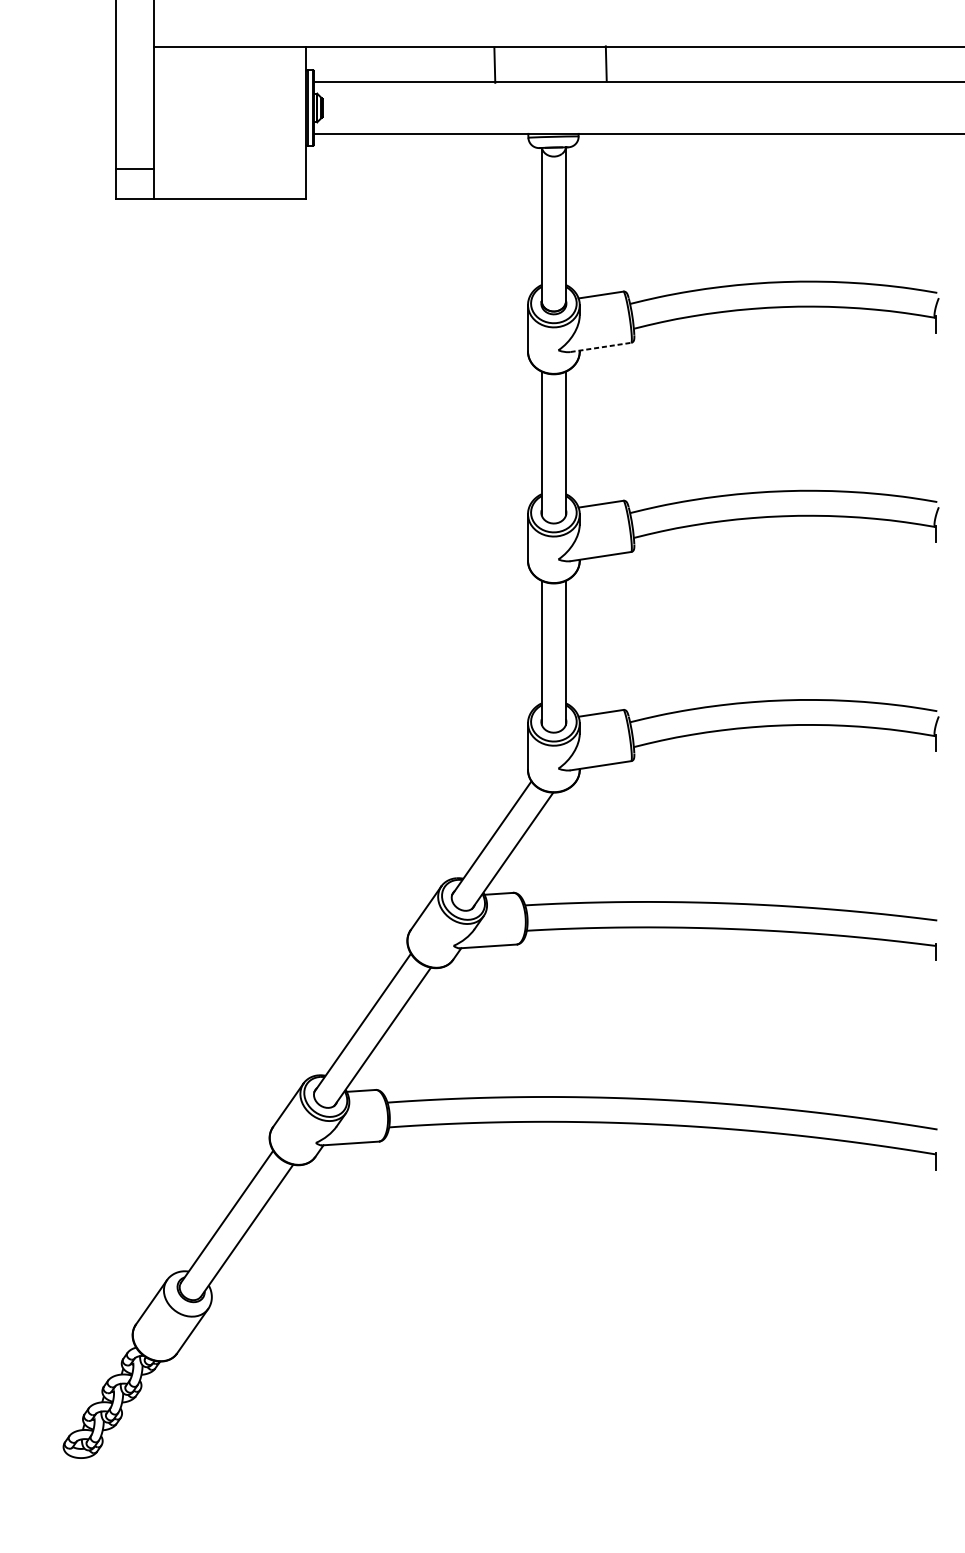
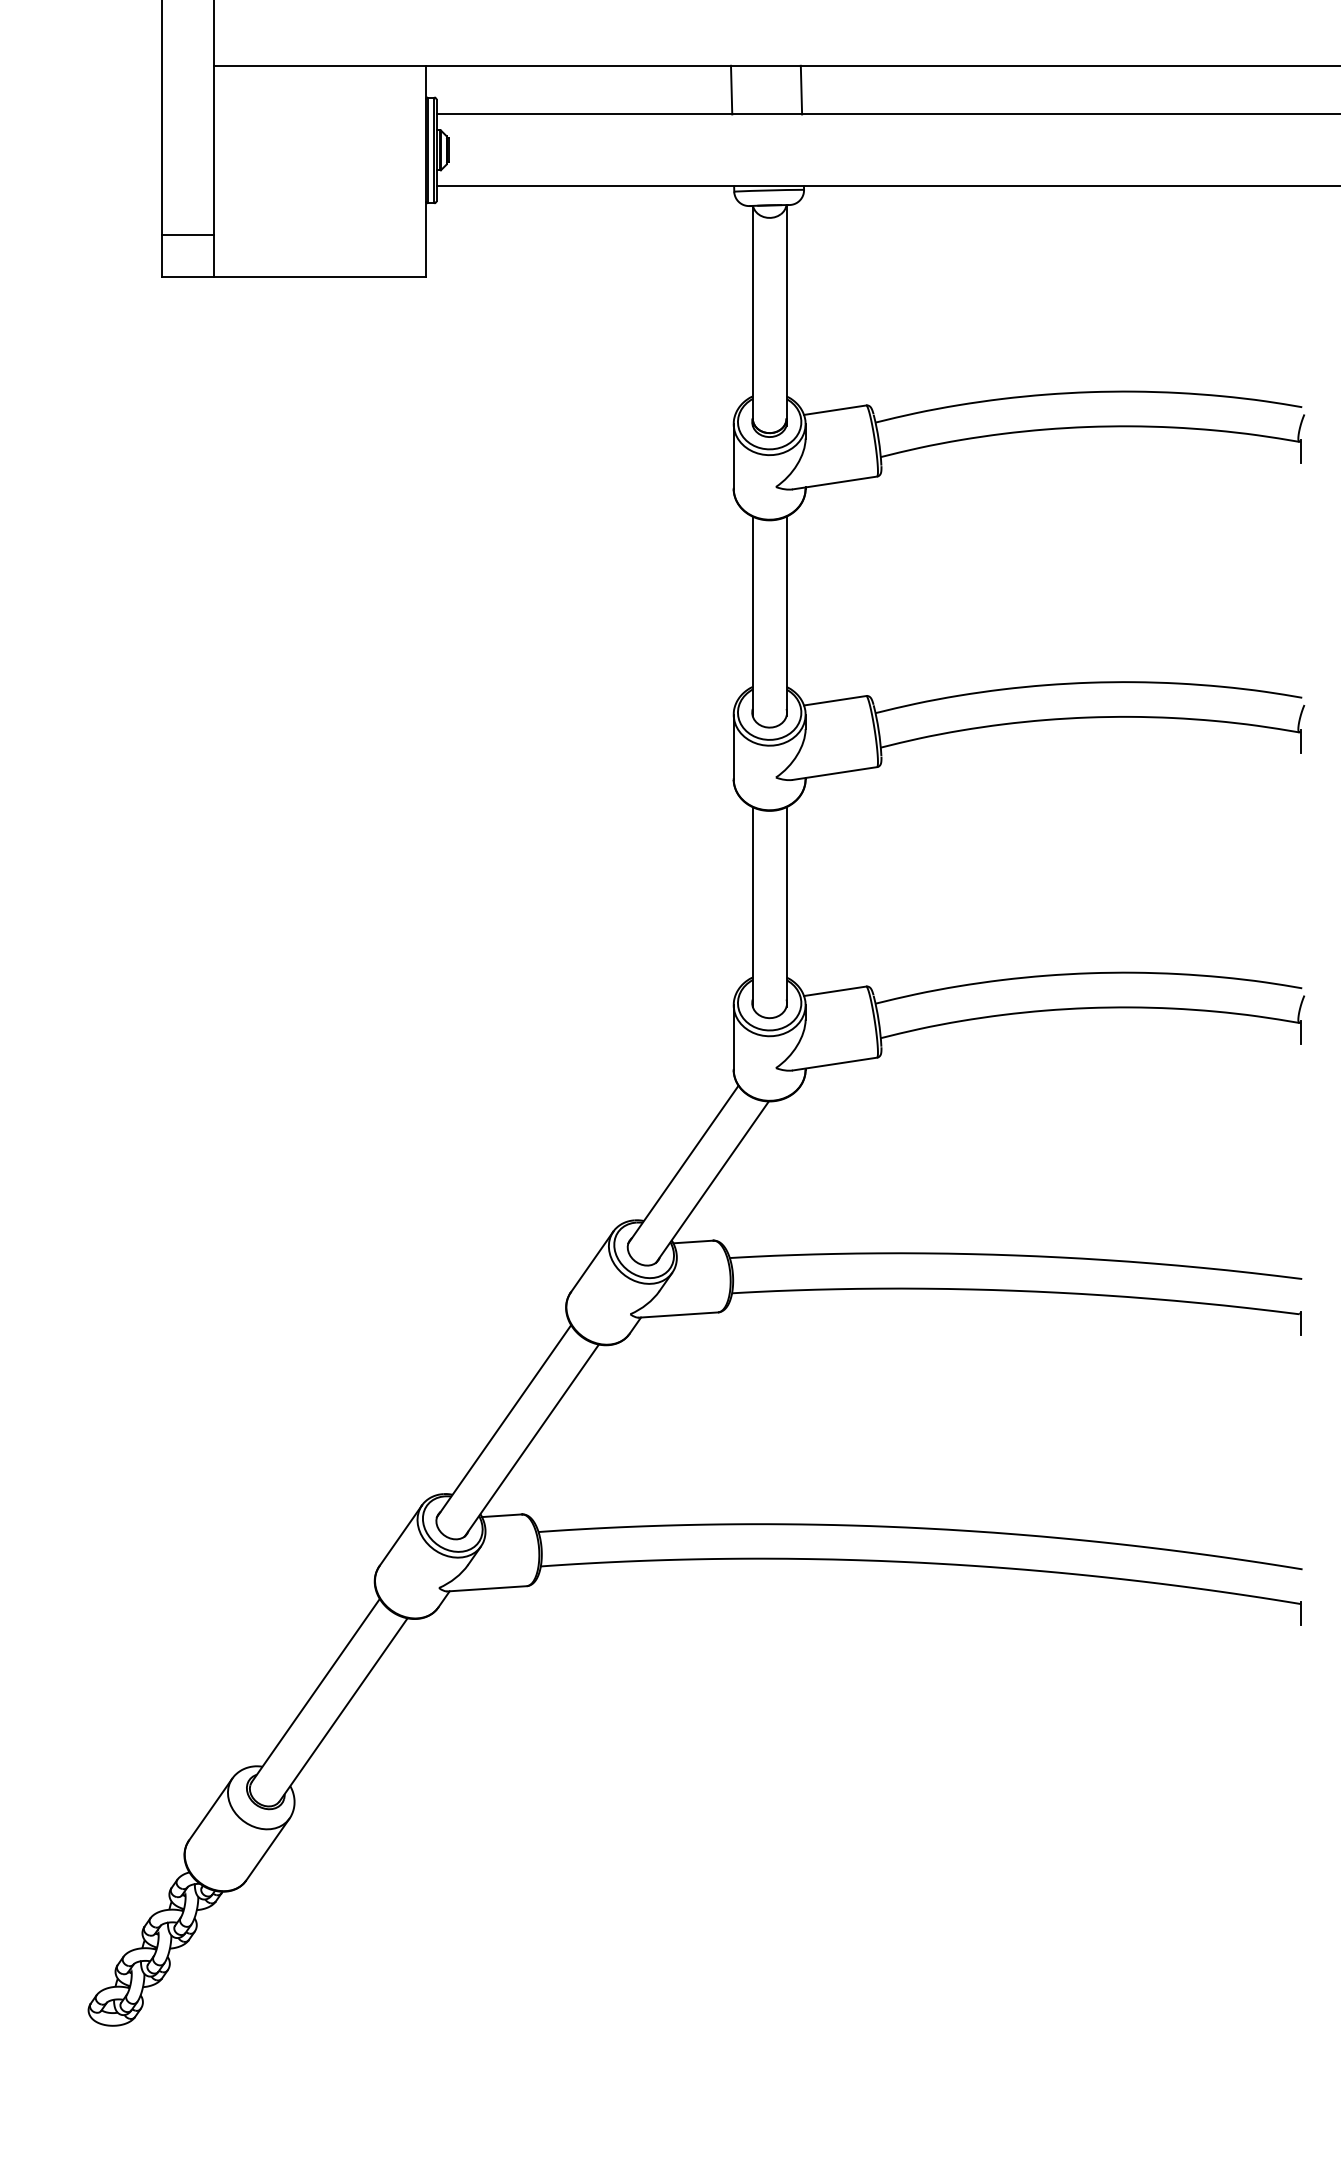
line: (606, 63) -> (801, 89), moved
line: (494, 64) -> (731, 89), moved
line: (601, 347) -> (835, 482), dashed -> solid

